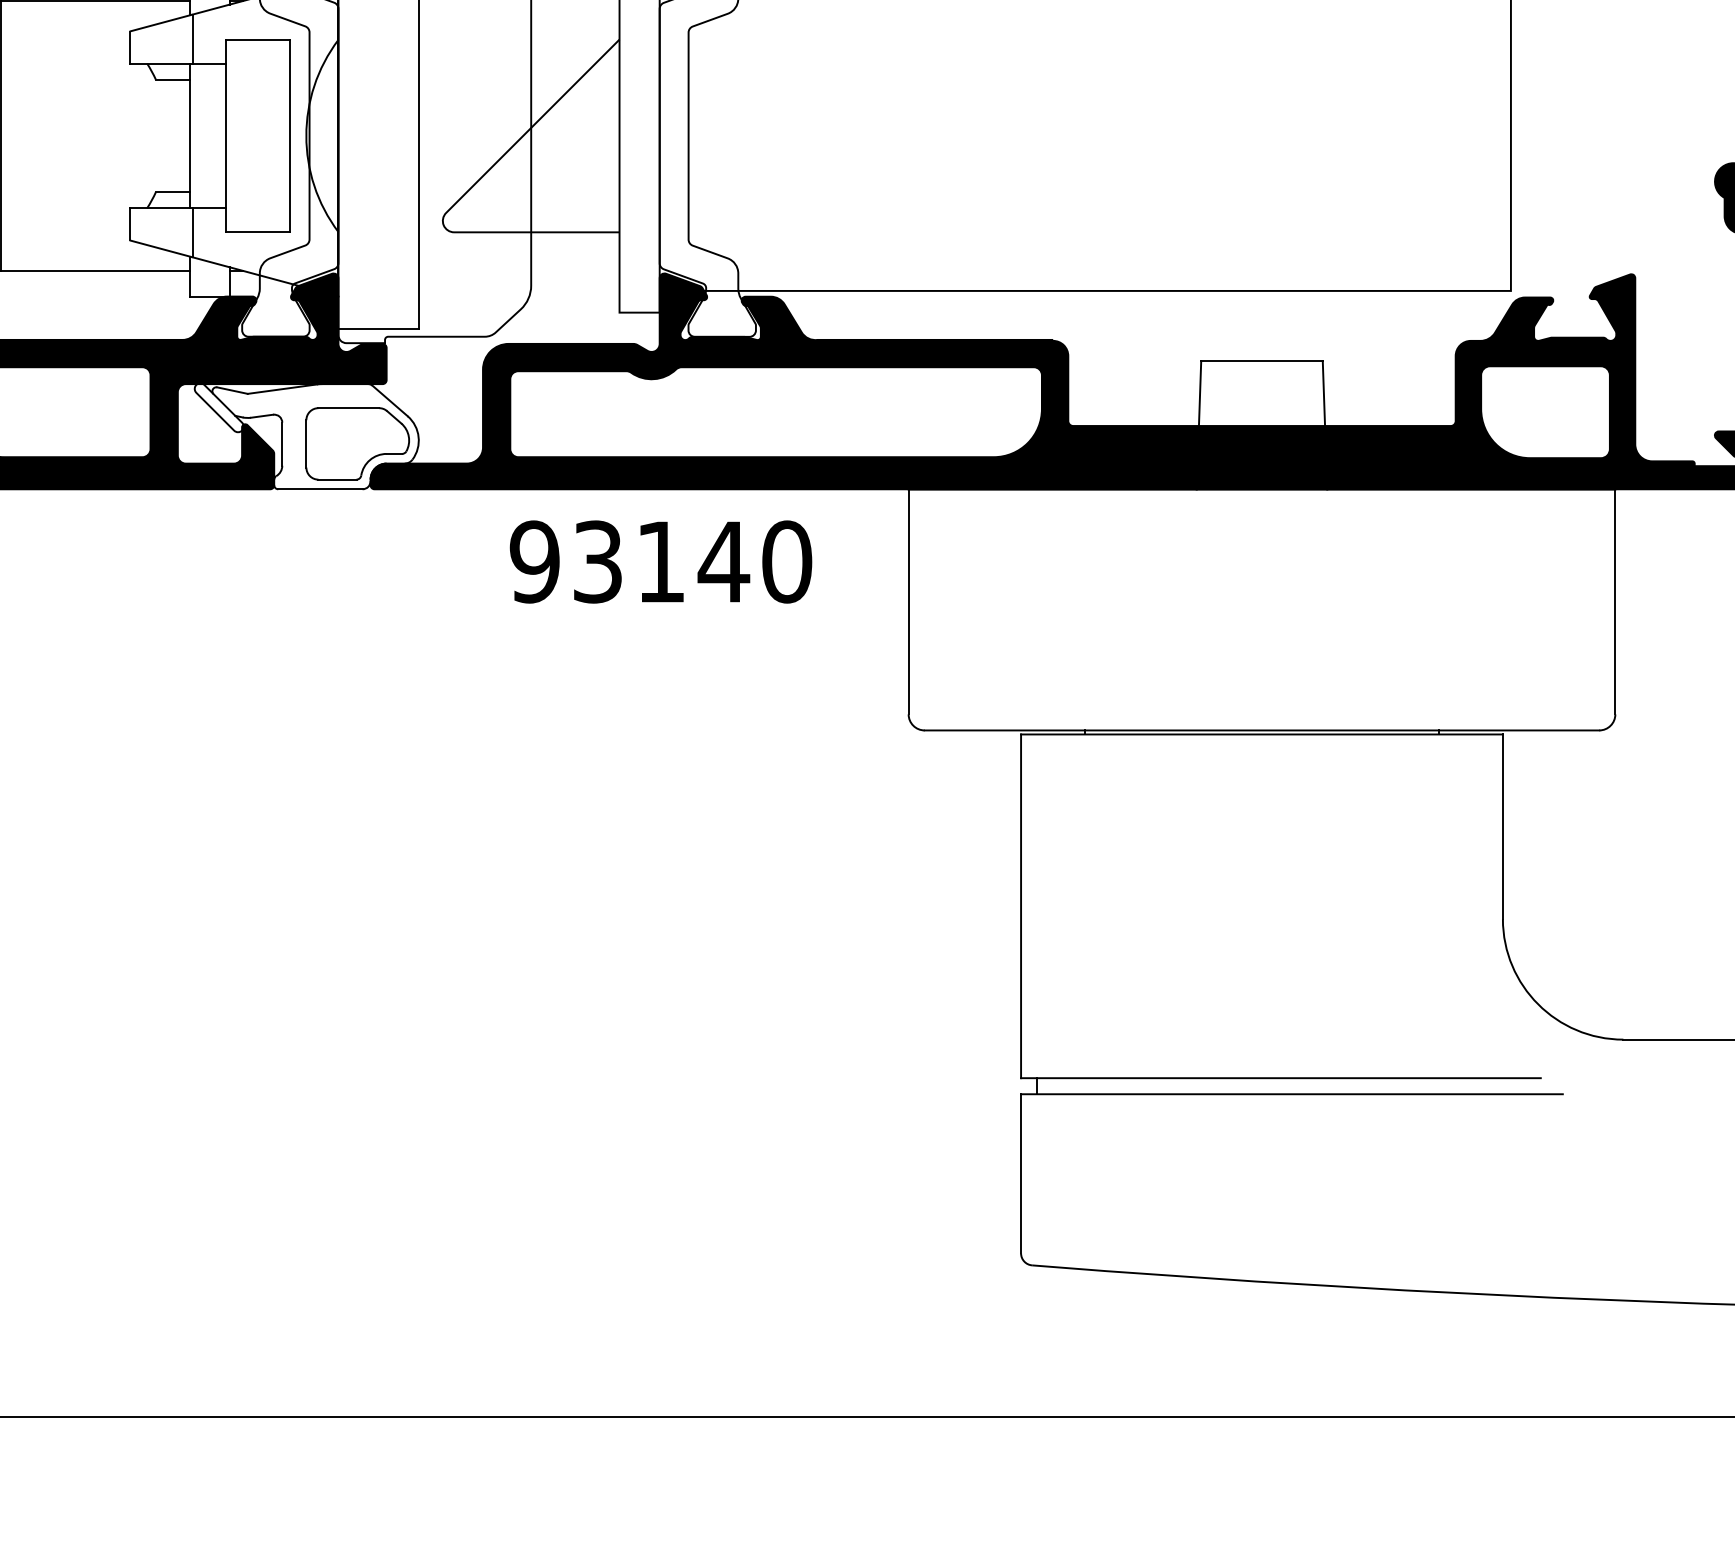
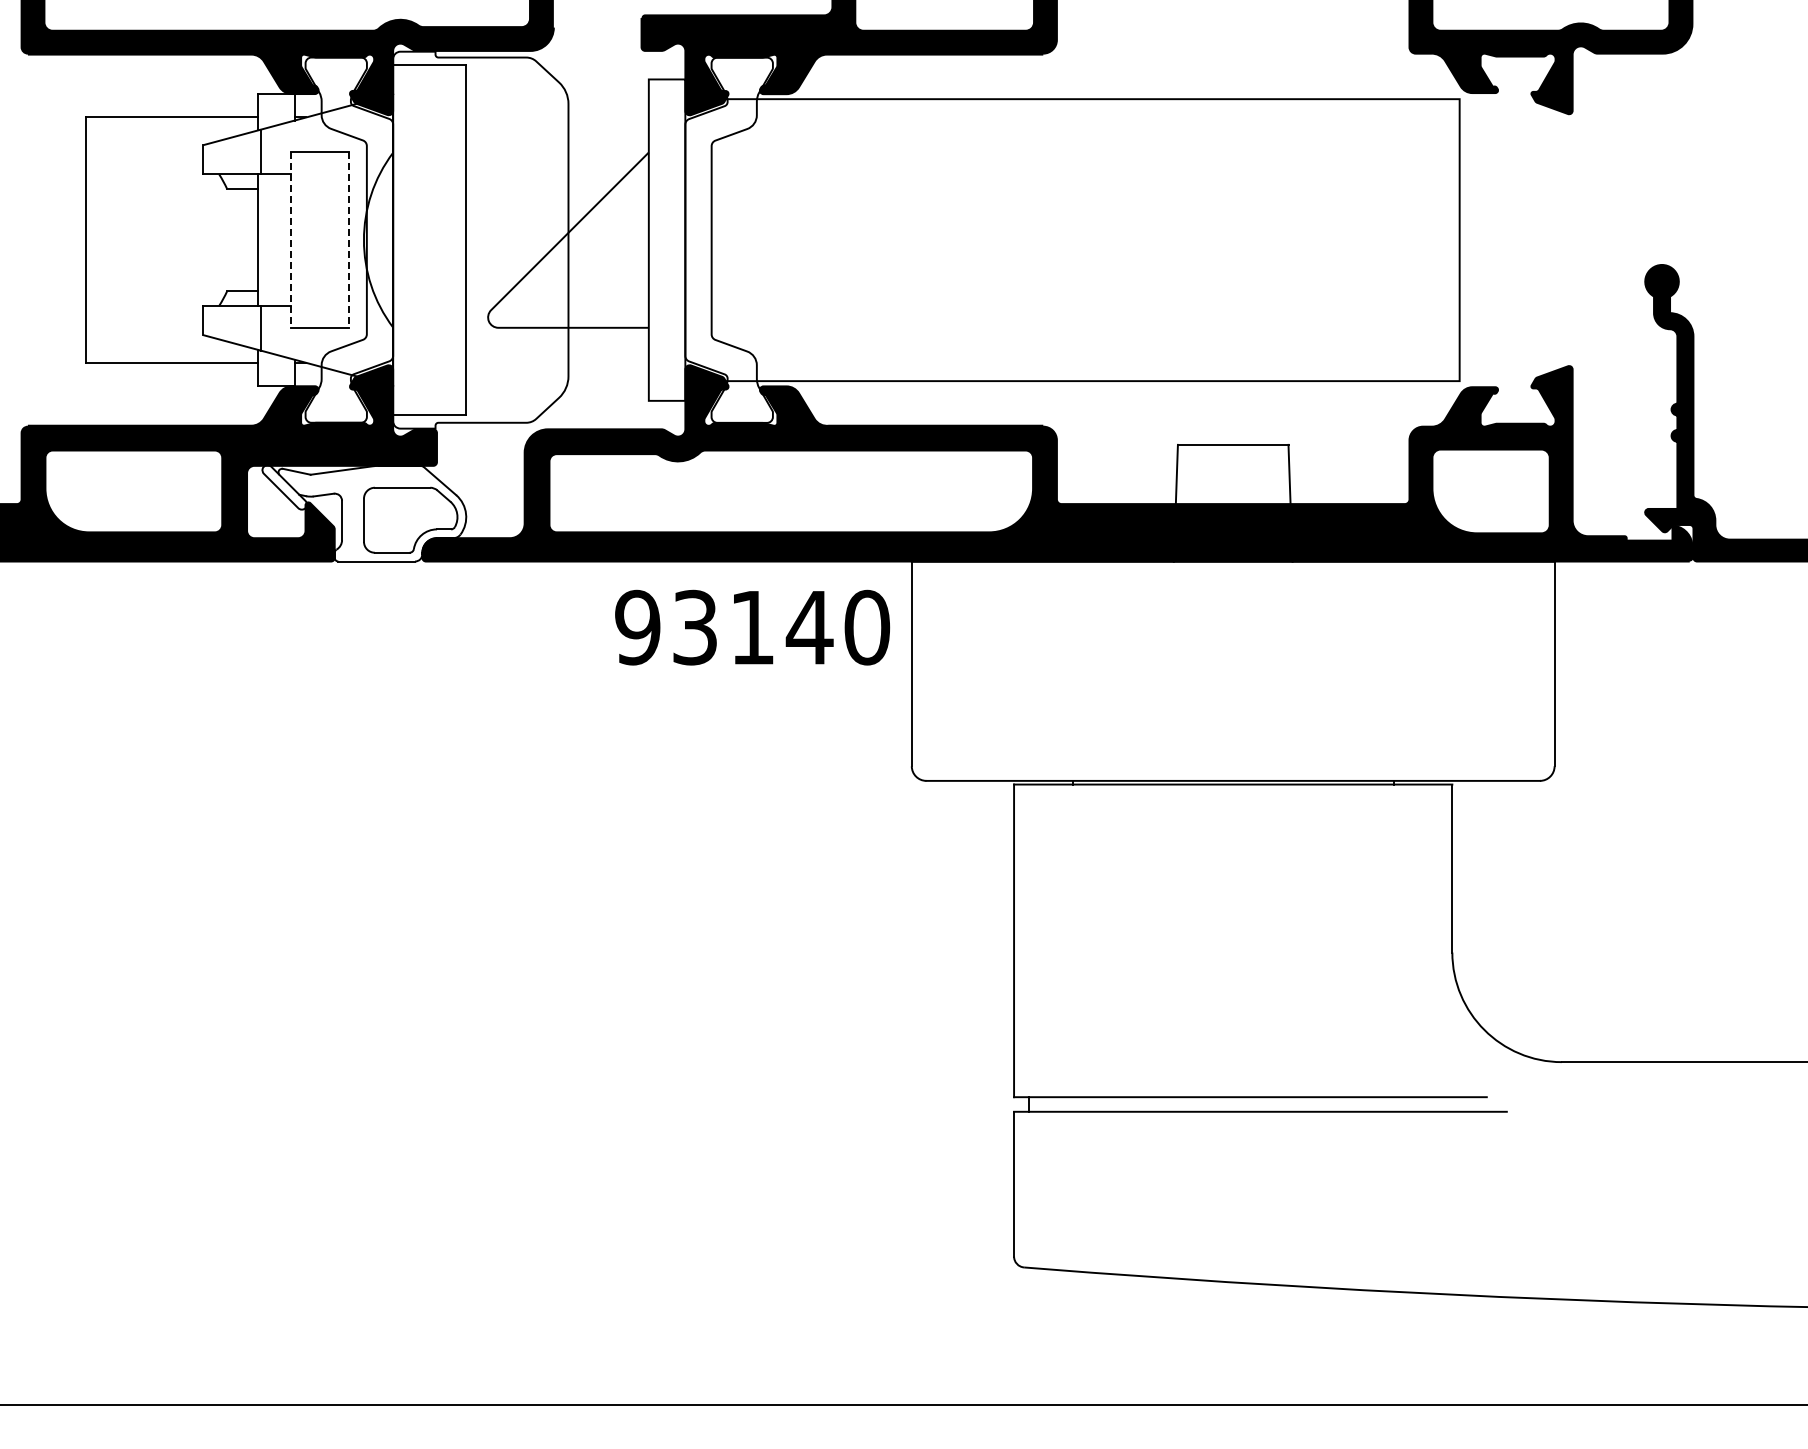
line: (225, 136) -> (290, 240), solid -> dashed
line: (290, 136) -> (349, 240), solid -> dashed
text: (660, 561) -> (752, 627), moved

